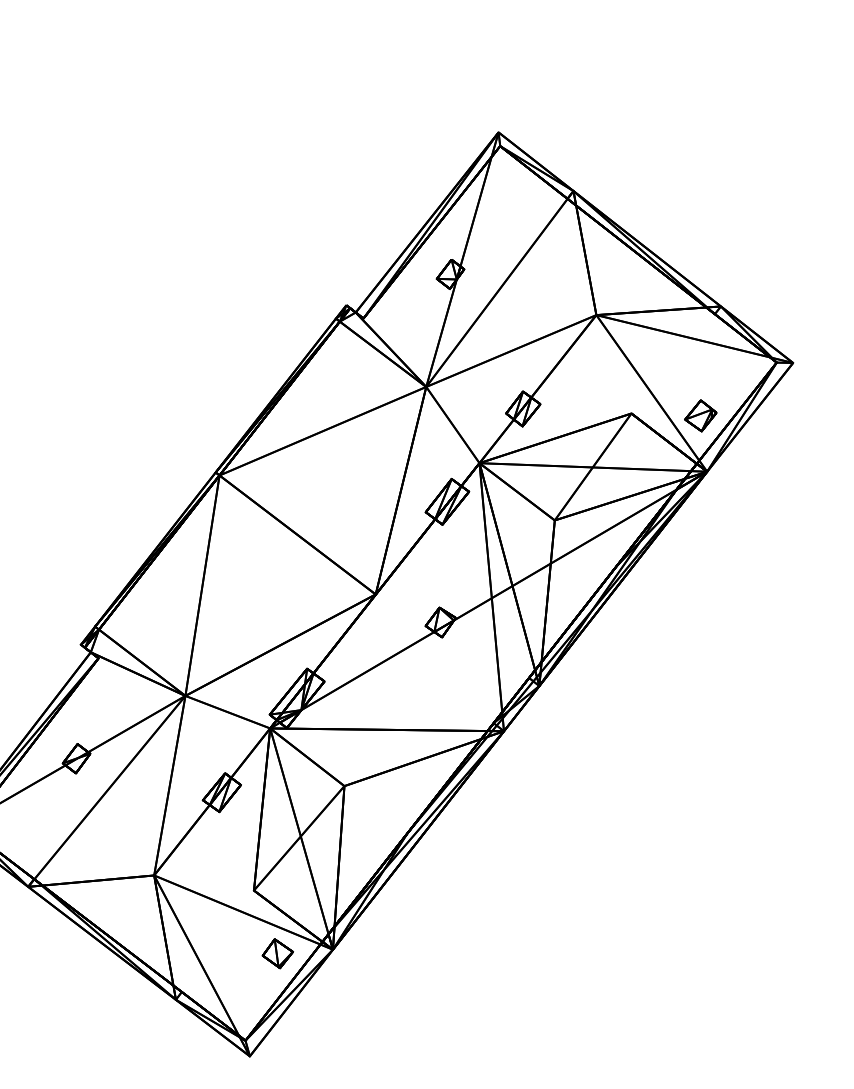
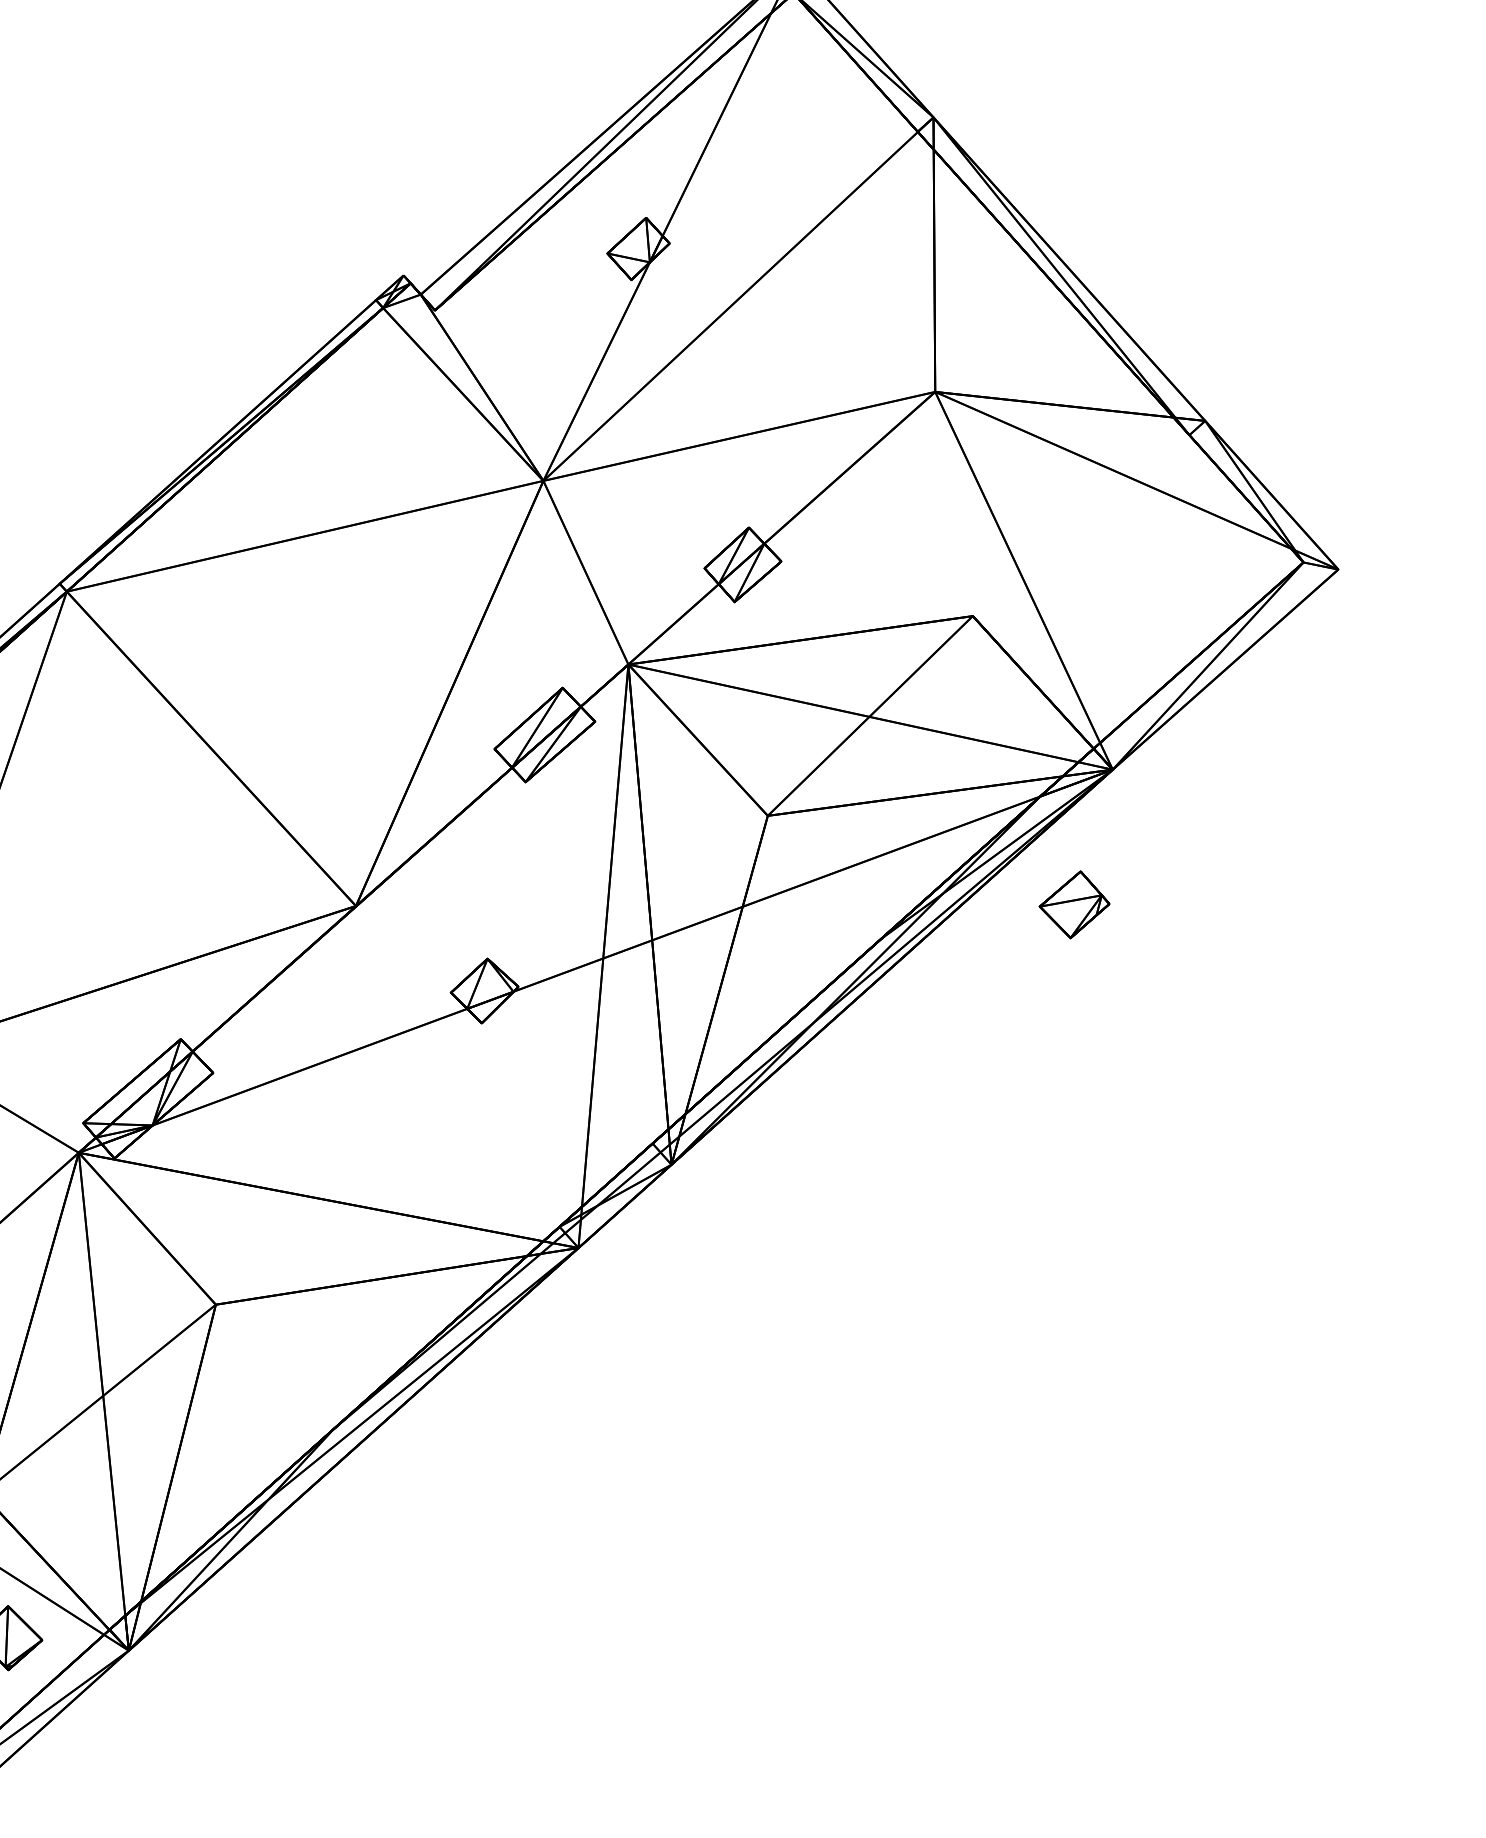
part: (700, 415) -> (1074, 903), moved

